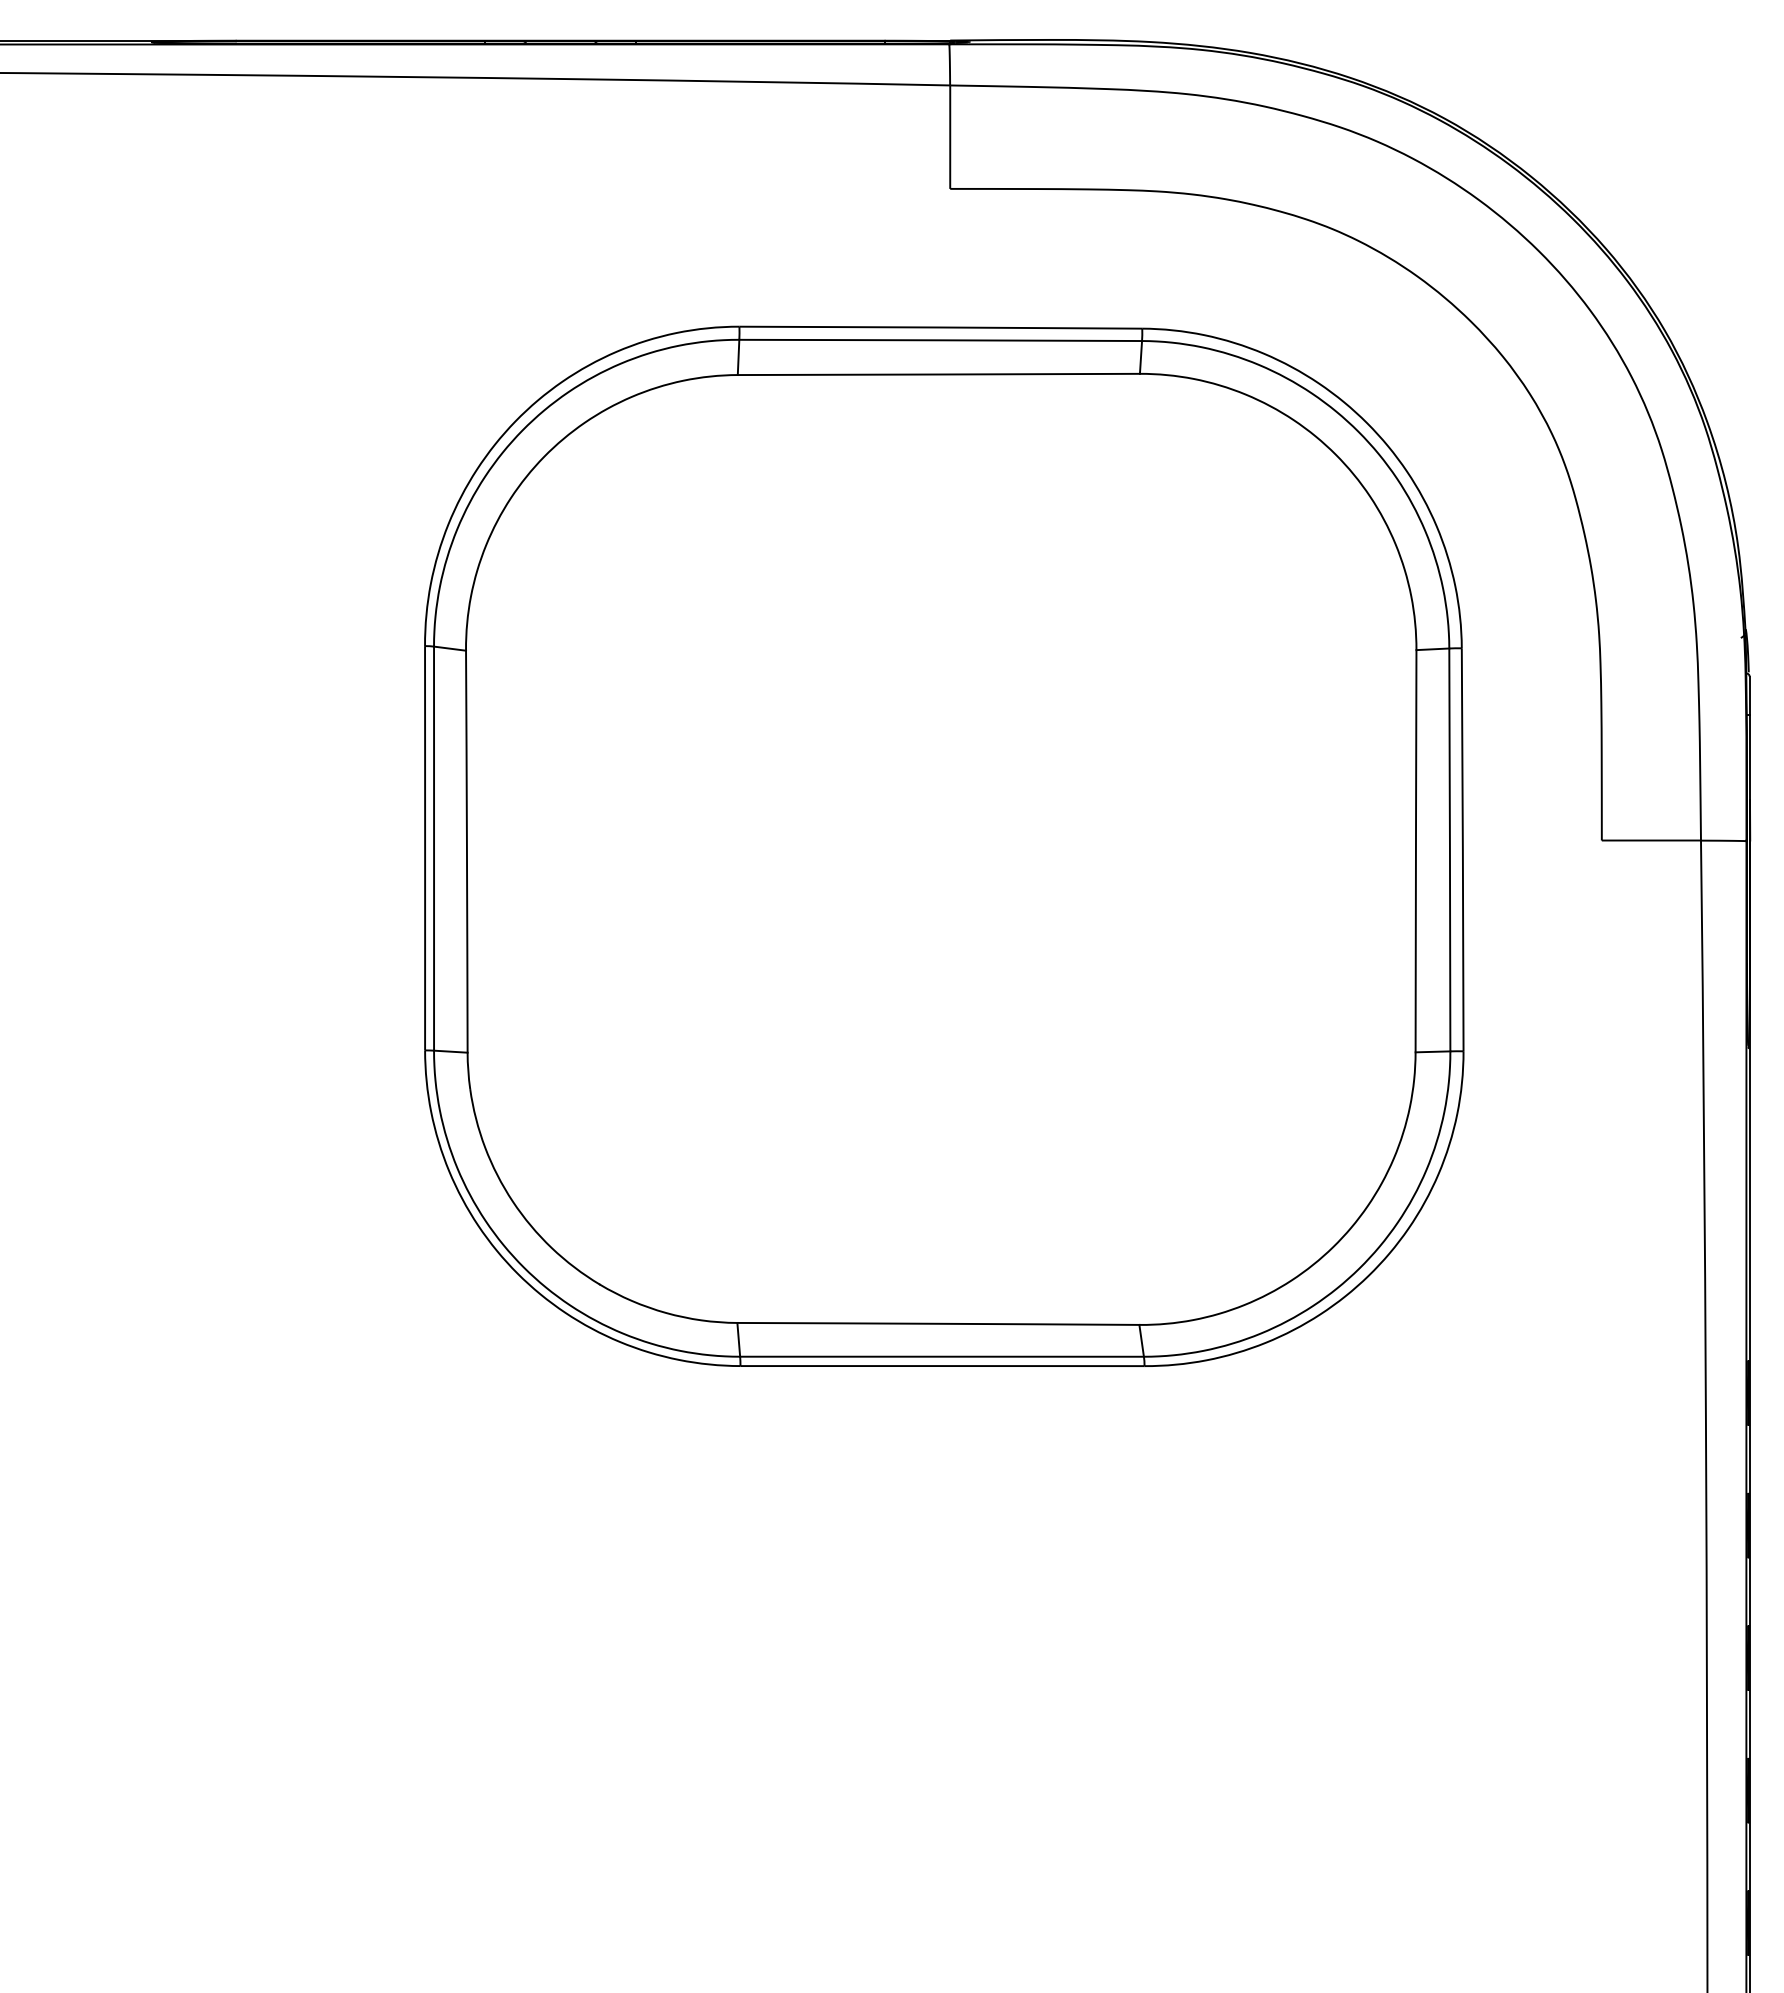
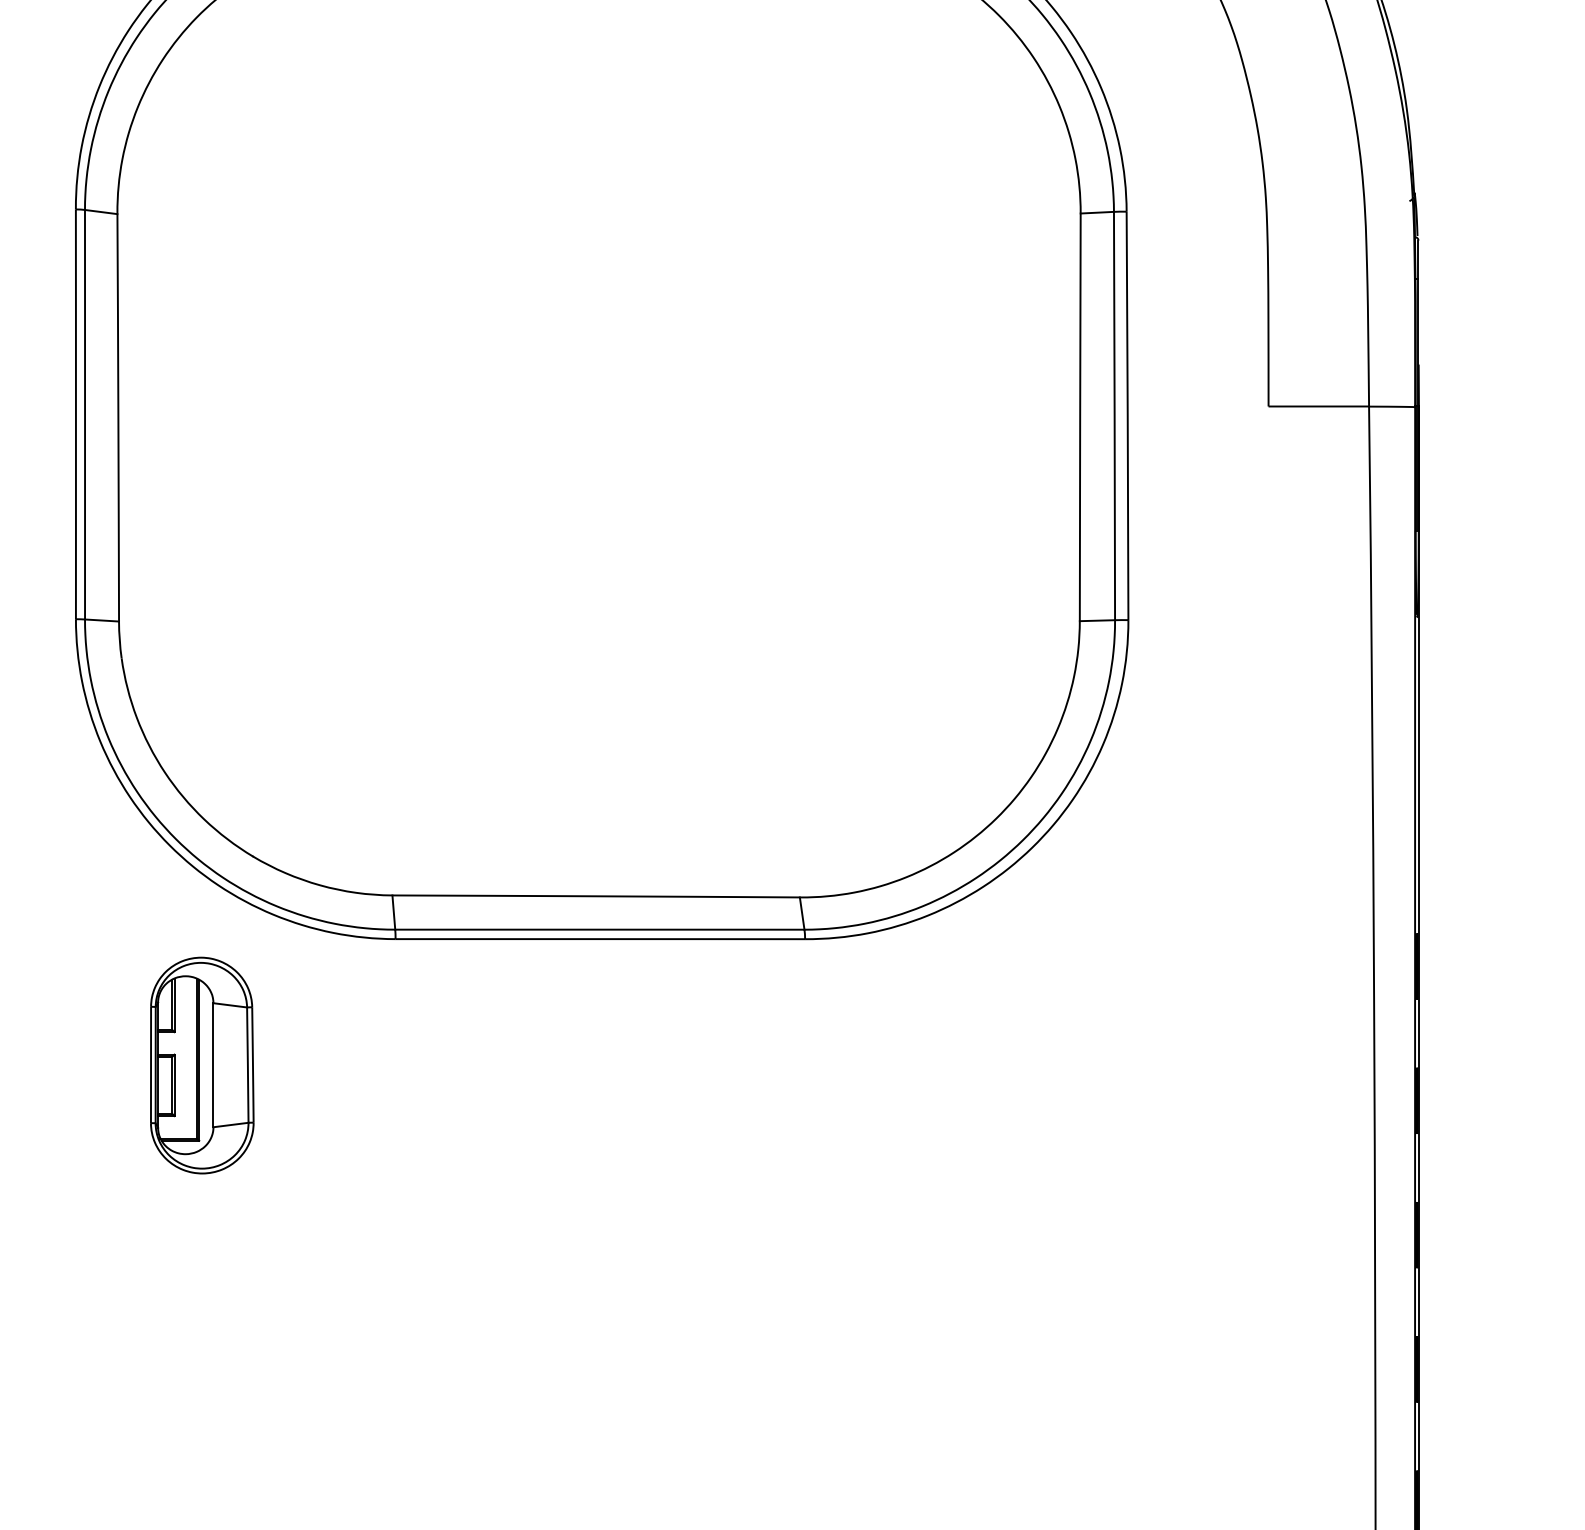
part: (549, 1490) -> (202, 1065), added

